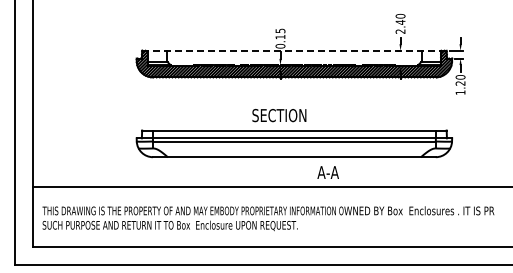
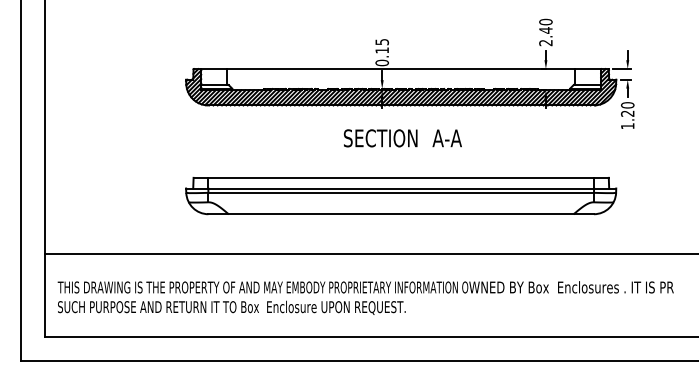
line: (294, 50) -> (401, 68), dashed -> solid
text: (279, 115) -> (380, 138), moved
text: (327, 172) -> (446, 138), moved

